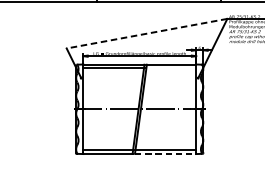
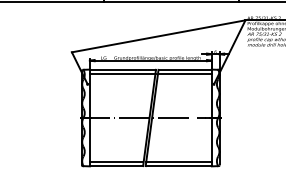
line: (146, 33) -> (158, 36), dashed -> solid
line: (170, 68) -> (184, 73), added
line: (166, 154) -> (179, 166), dashed -> solid

